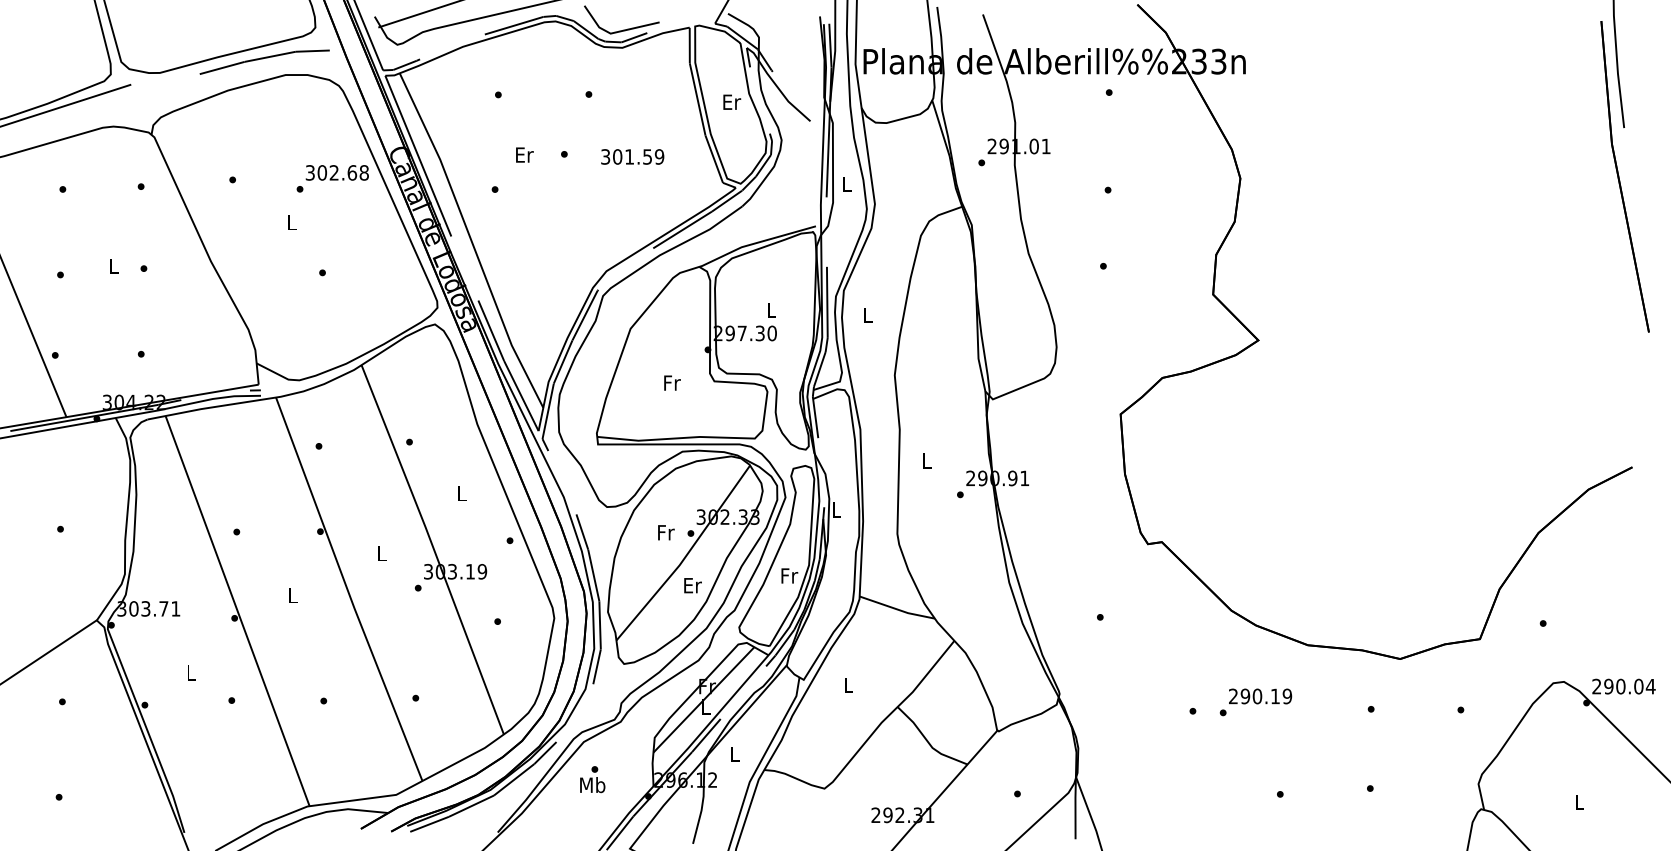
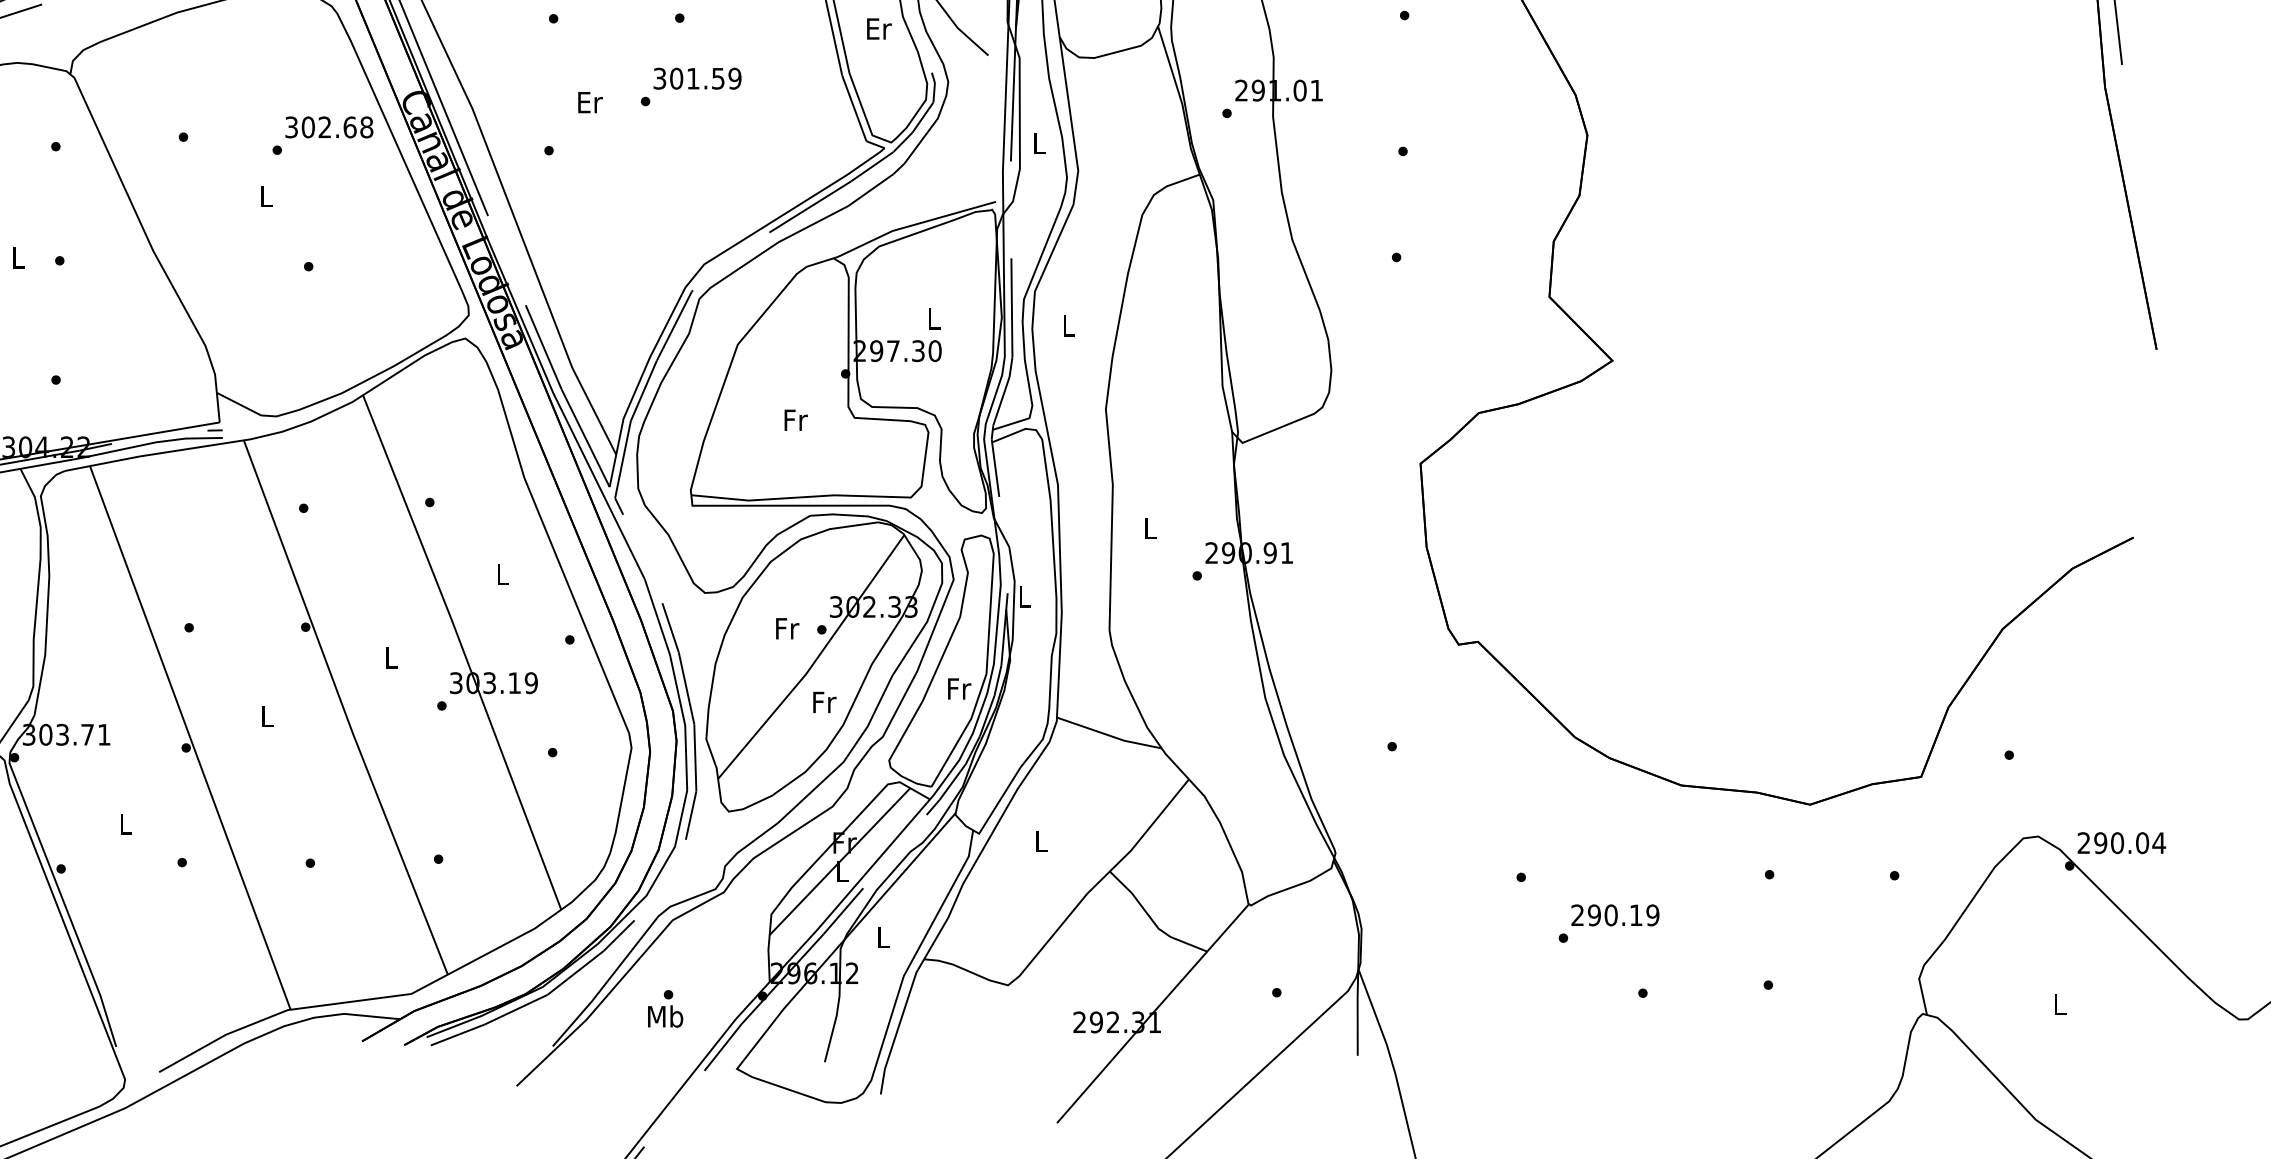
text: (632, 156) -> (697, 78), moved
text: (692, 585) -> (824, 702), Er -> Fr
text: (1255, 702) -> (1608, 923), moved
text: (592, 779) -> (665, 1008), moved

